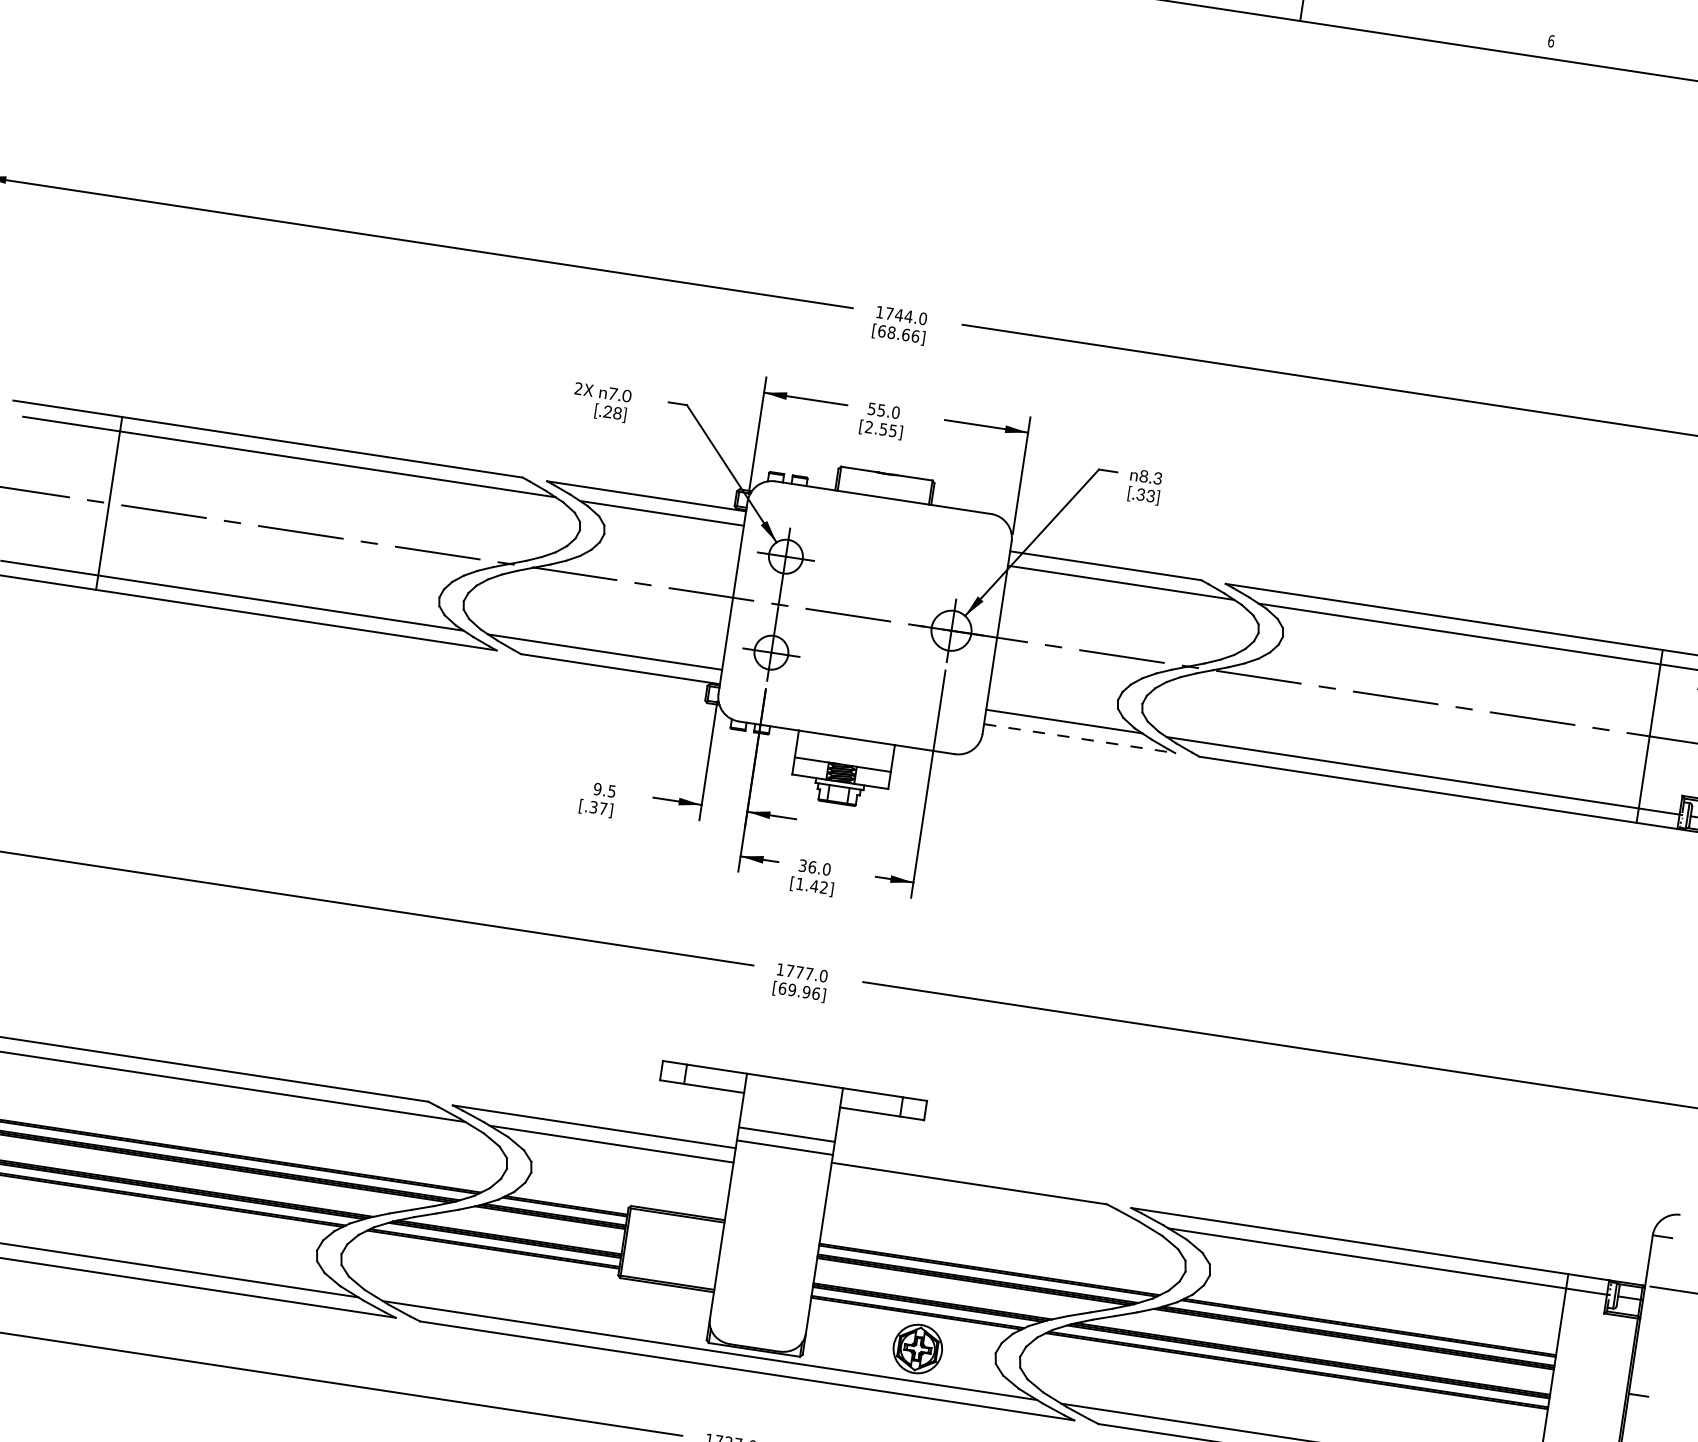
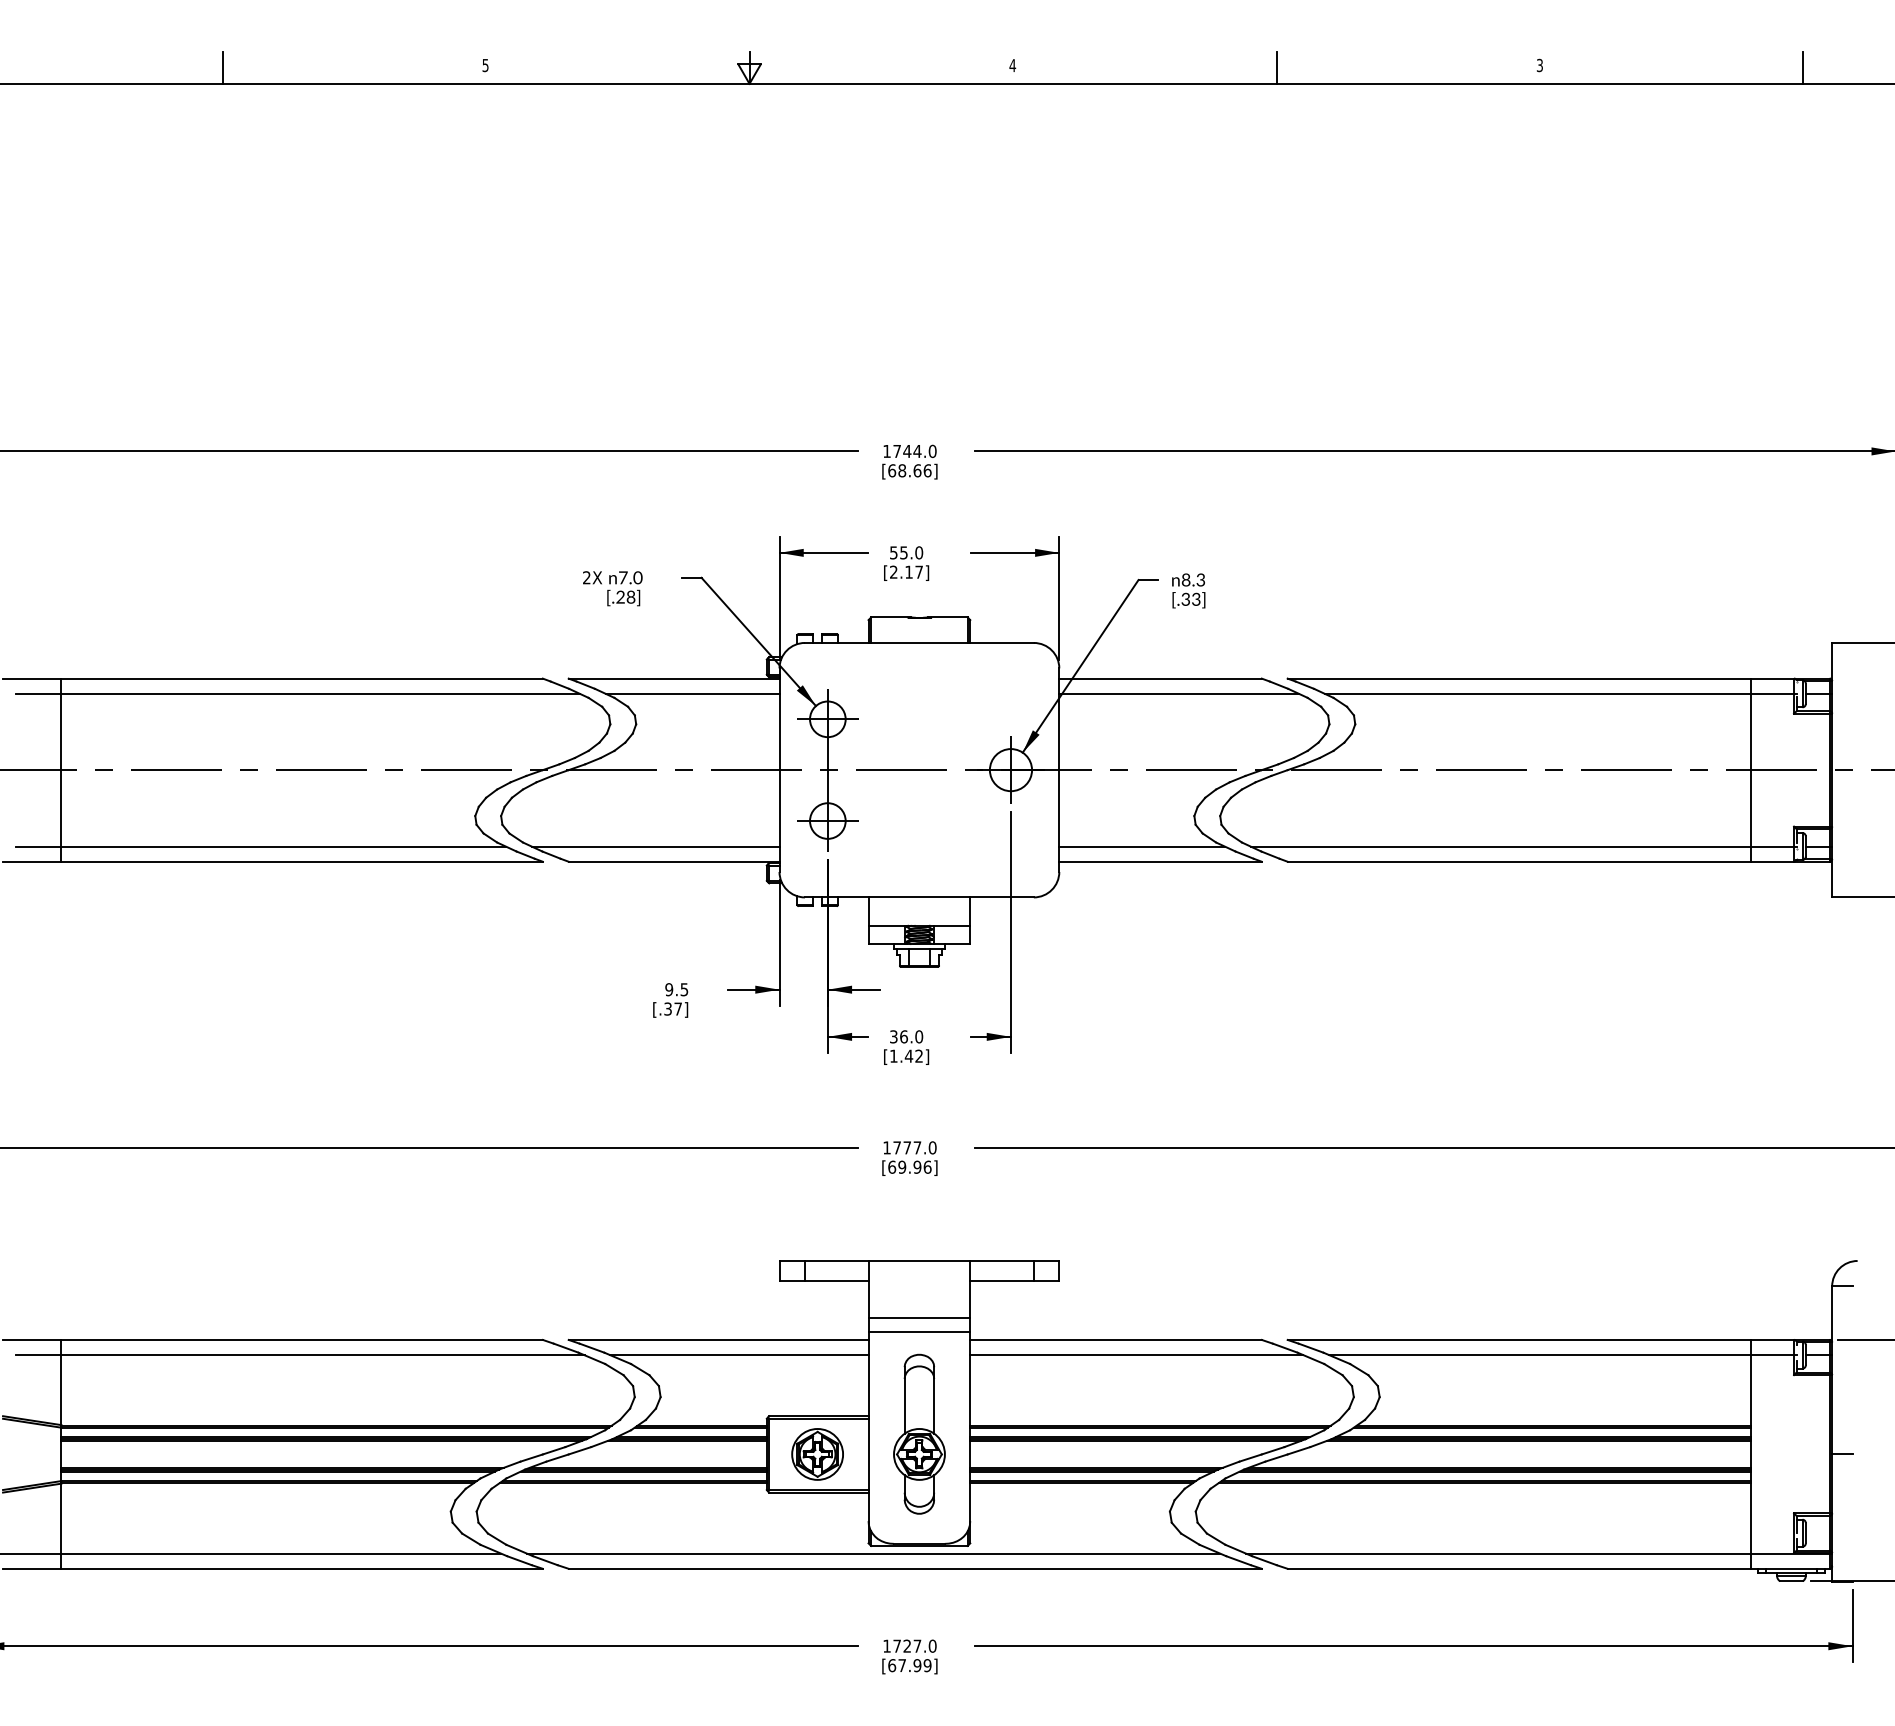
text: (1550, 41) -> (1539, 65), 6 -> 3
text: (887, 429) -> (913, 571), [2.55] -> [2.17]
line: (109, 502) -> (61, 769), moved
line: (1080, 738) -> (1161, 861), dashed -> solid
line: (986, 1201) -> (1136, 1355), added
part: (770, 1243) -> (919, 1433), added
part: (917, 1349) -> (817, 1454), moved

